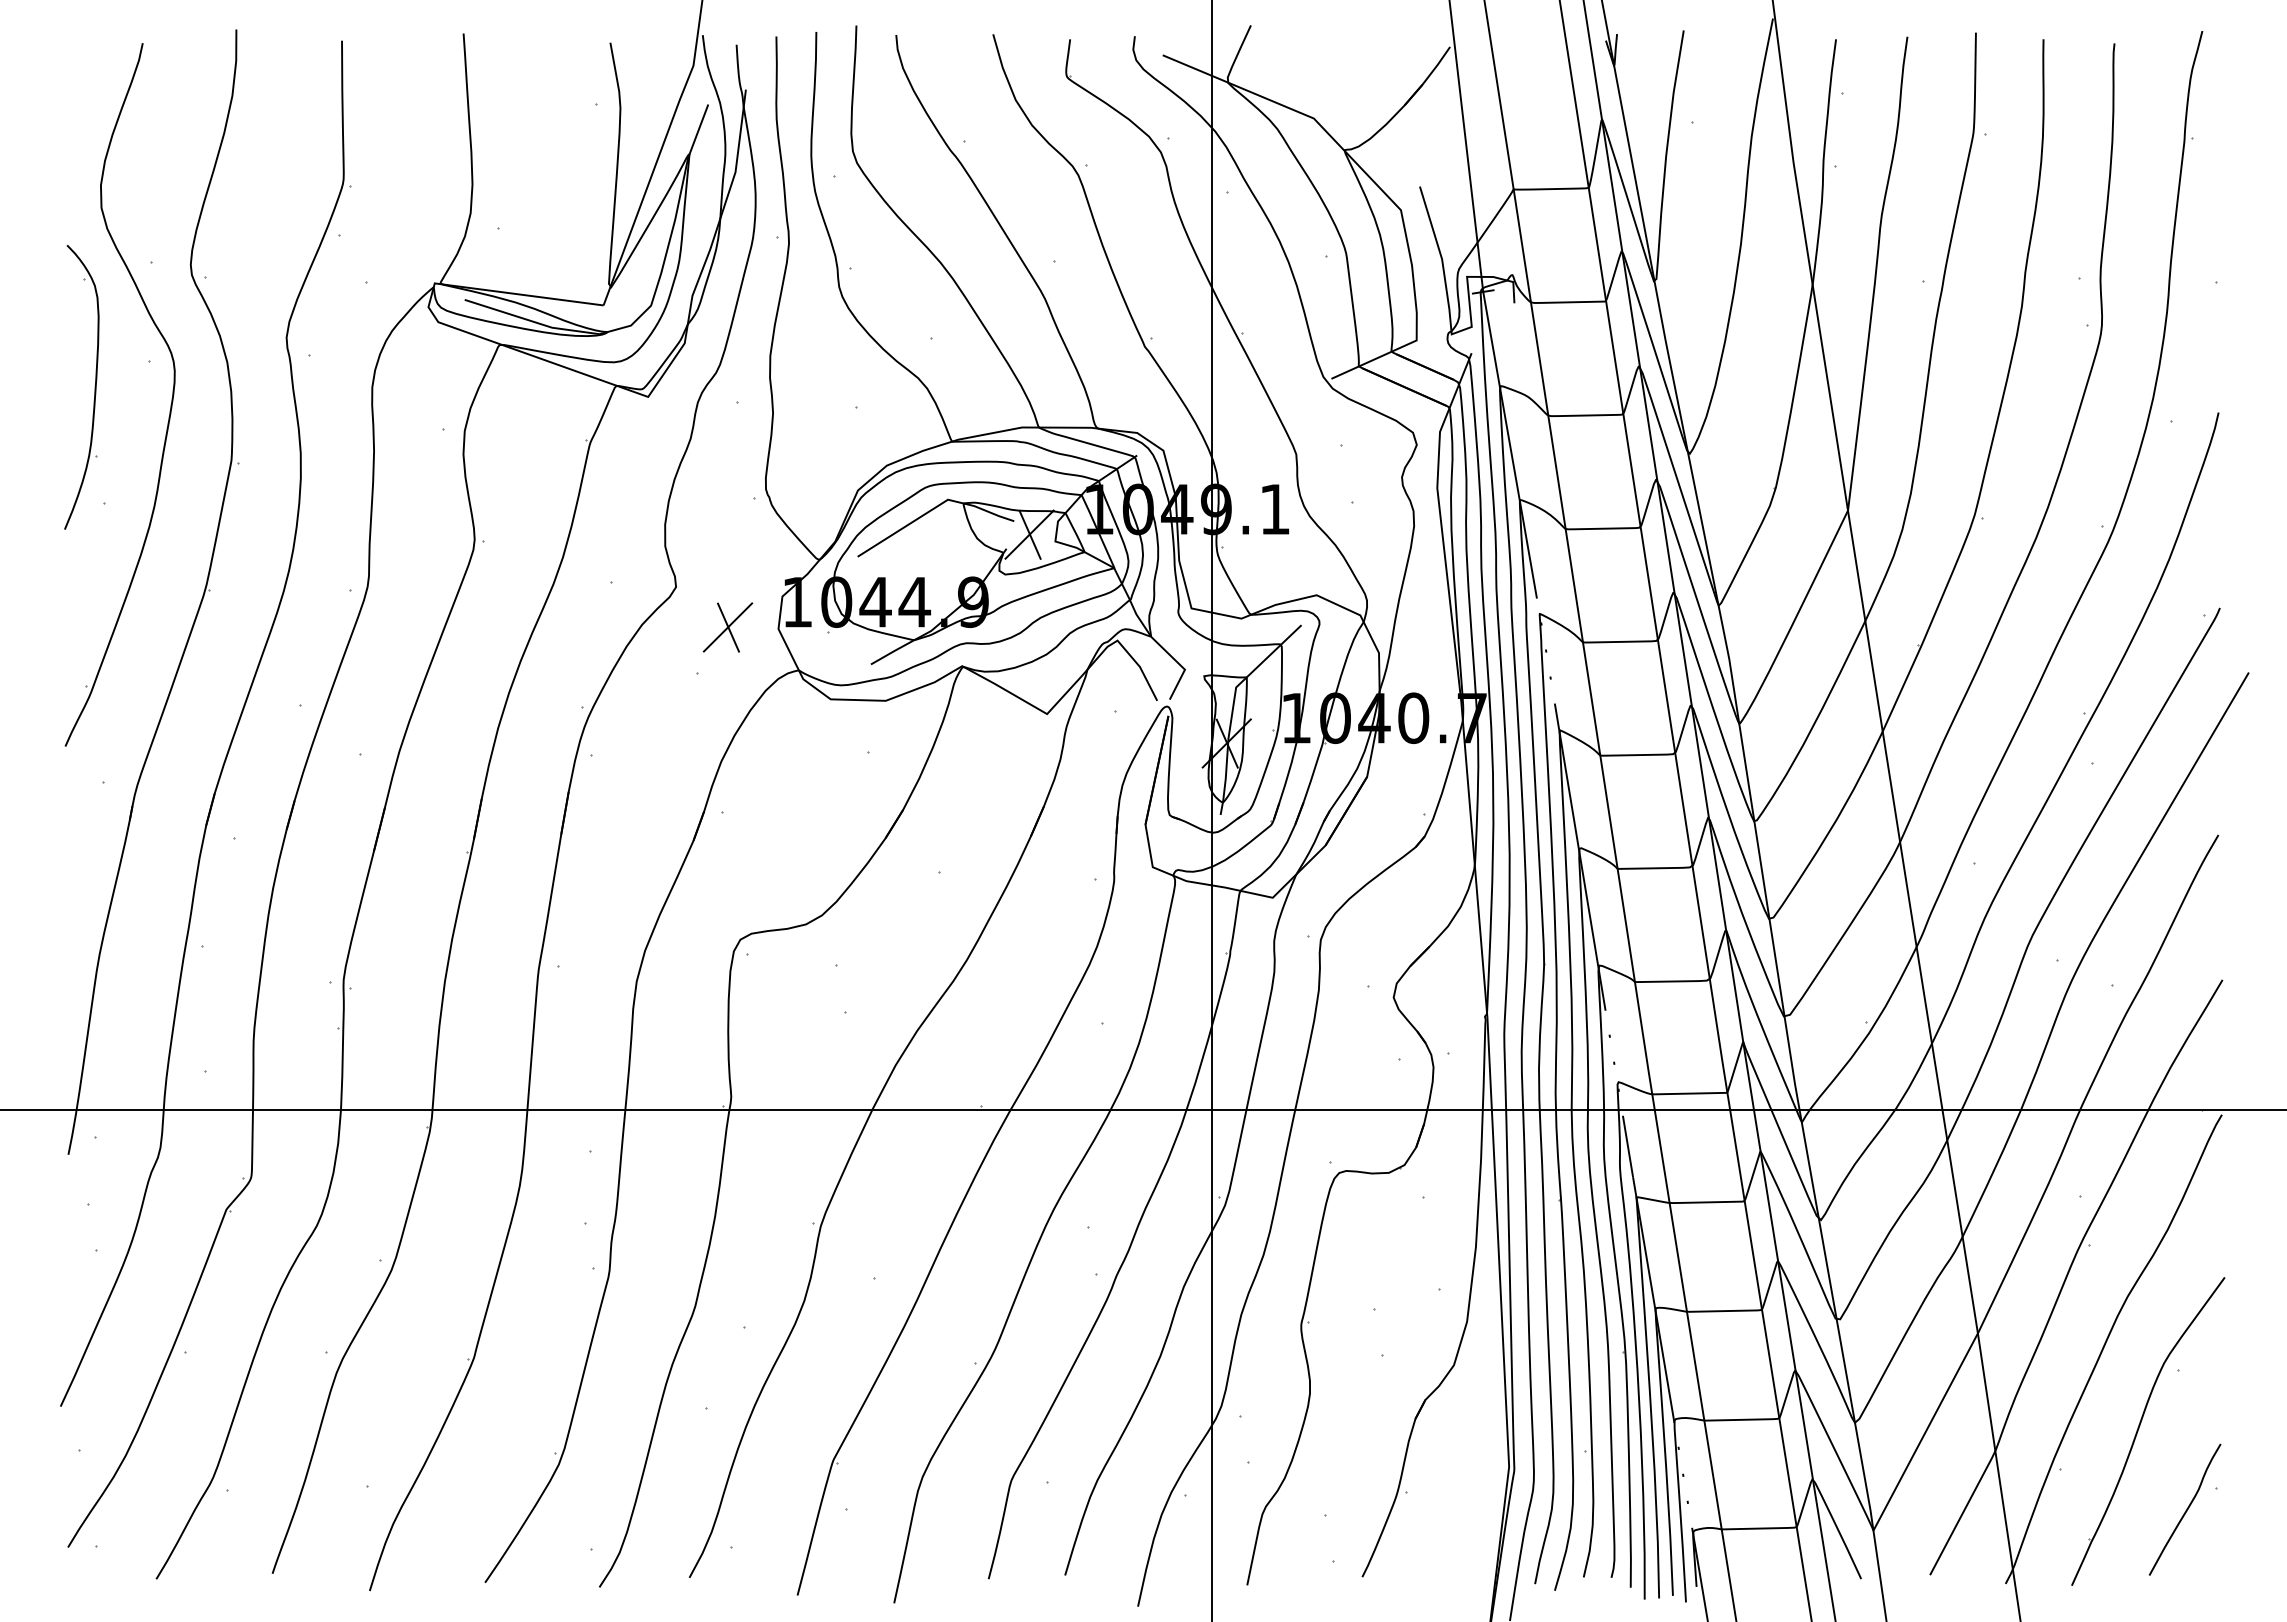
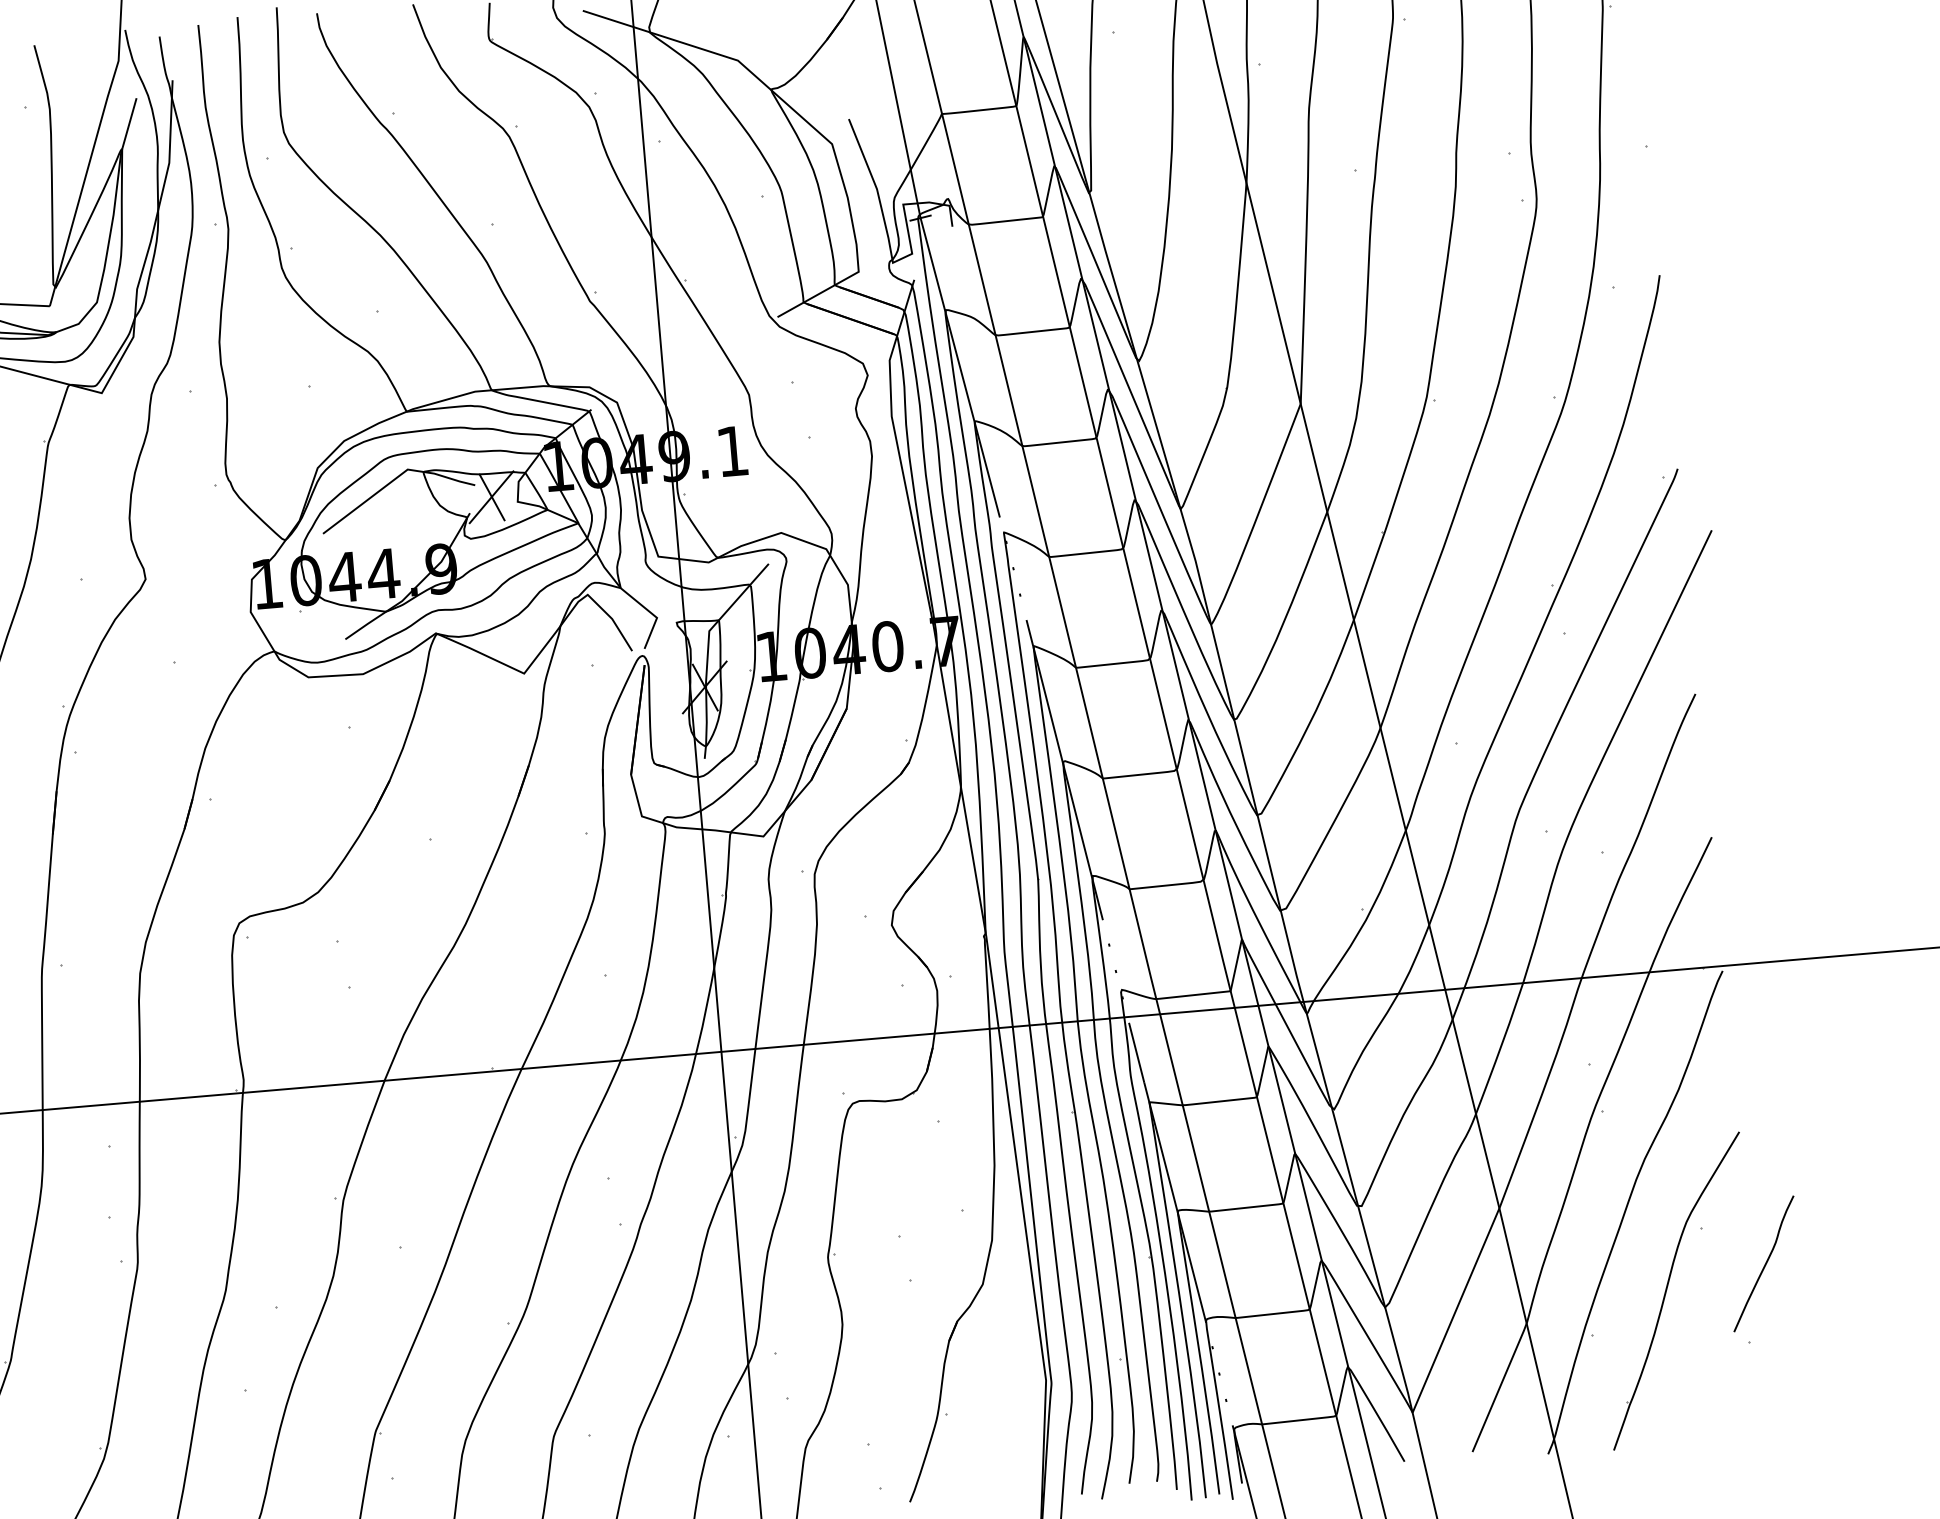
part: (727, 627) -> (200, 614), removed
curve: (2185, 1510) -> (1764, 1264), moved

